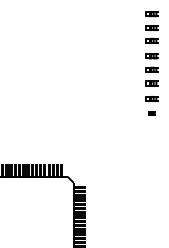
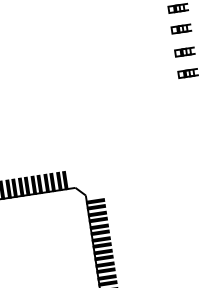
part: (151, 113) -> (186, 74), size x1.67

